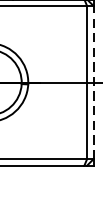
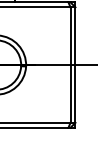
line: (93, 83) -> (75, 65), dashed -> solid

